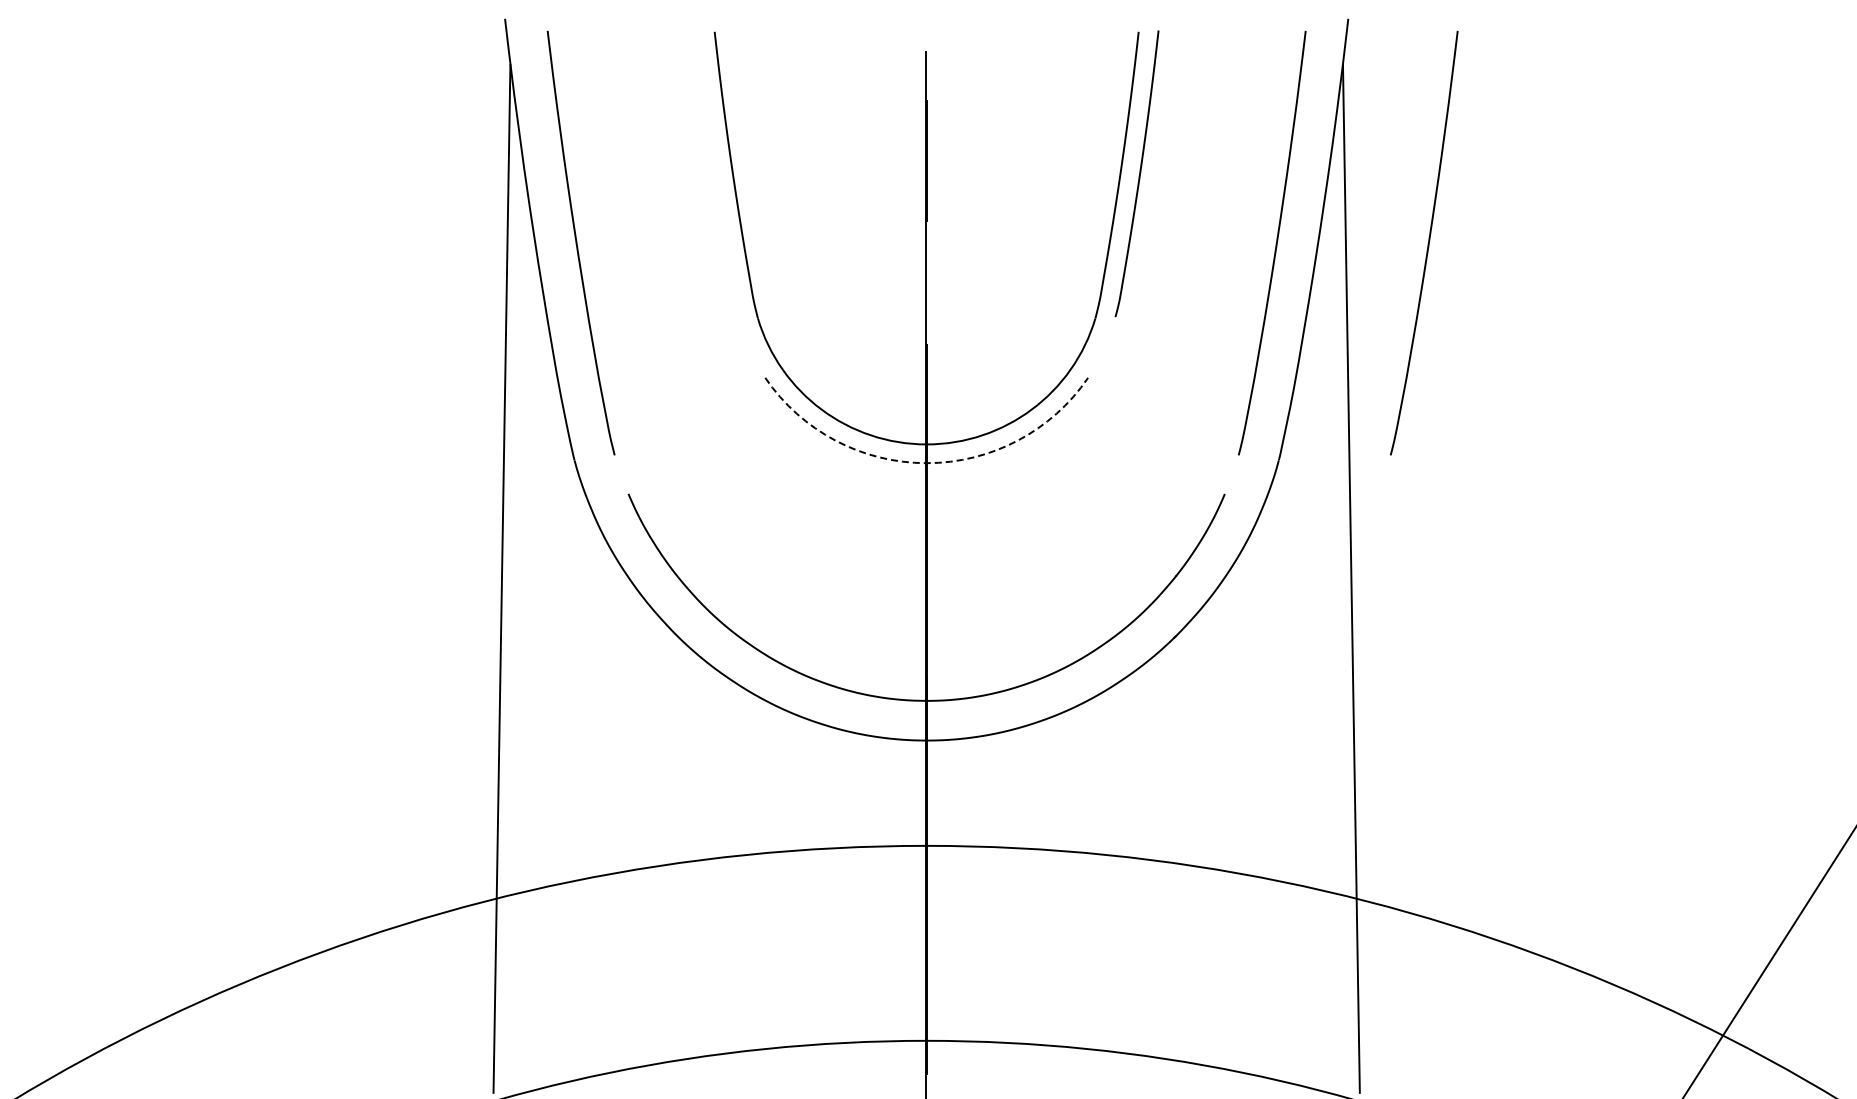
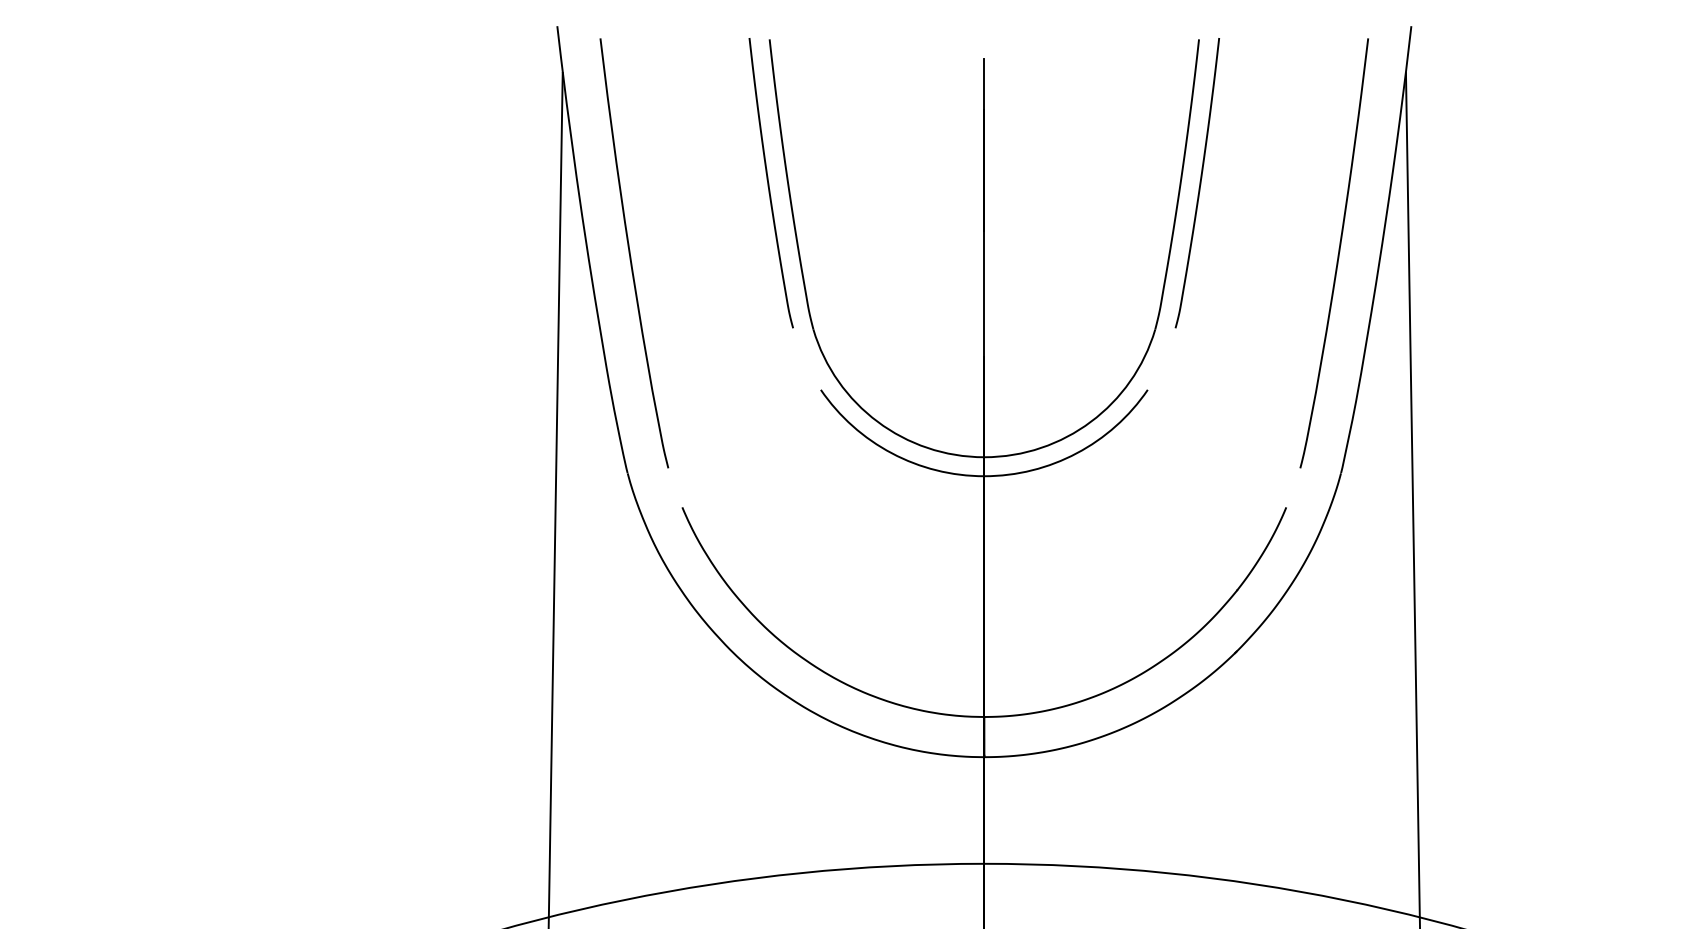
curve: (714, 173) -> (769, 182), added
curve: (1427, 243) -> (1491, 253), removed
arc: (926, 463) -> (984, 476), dashed -> solid

